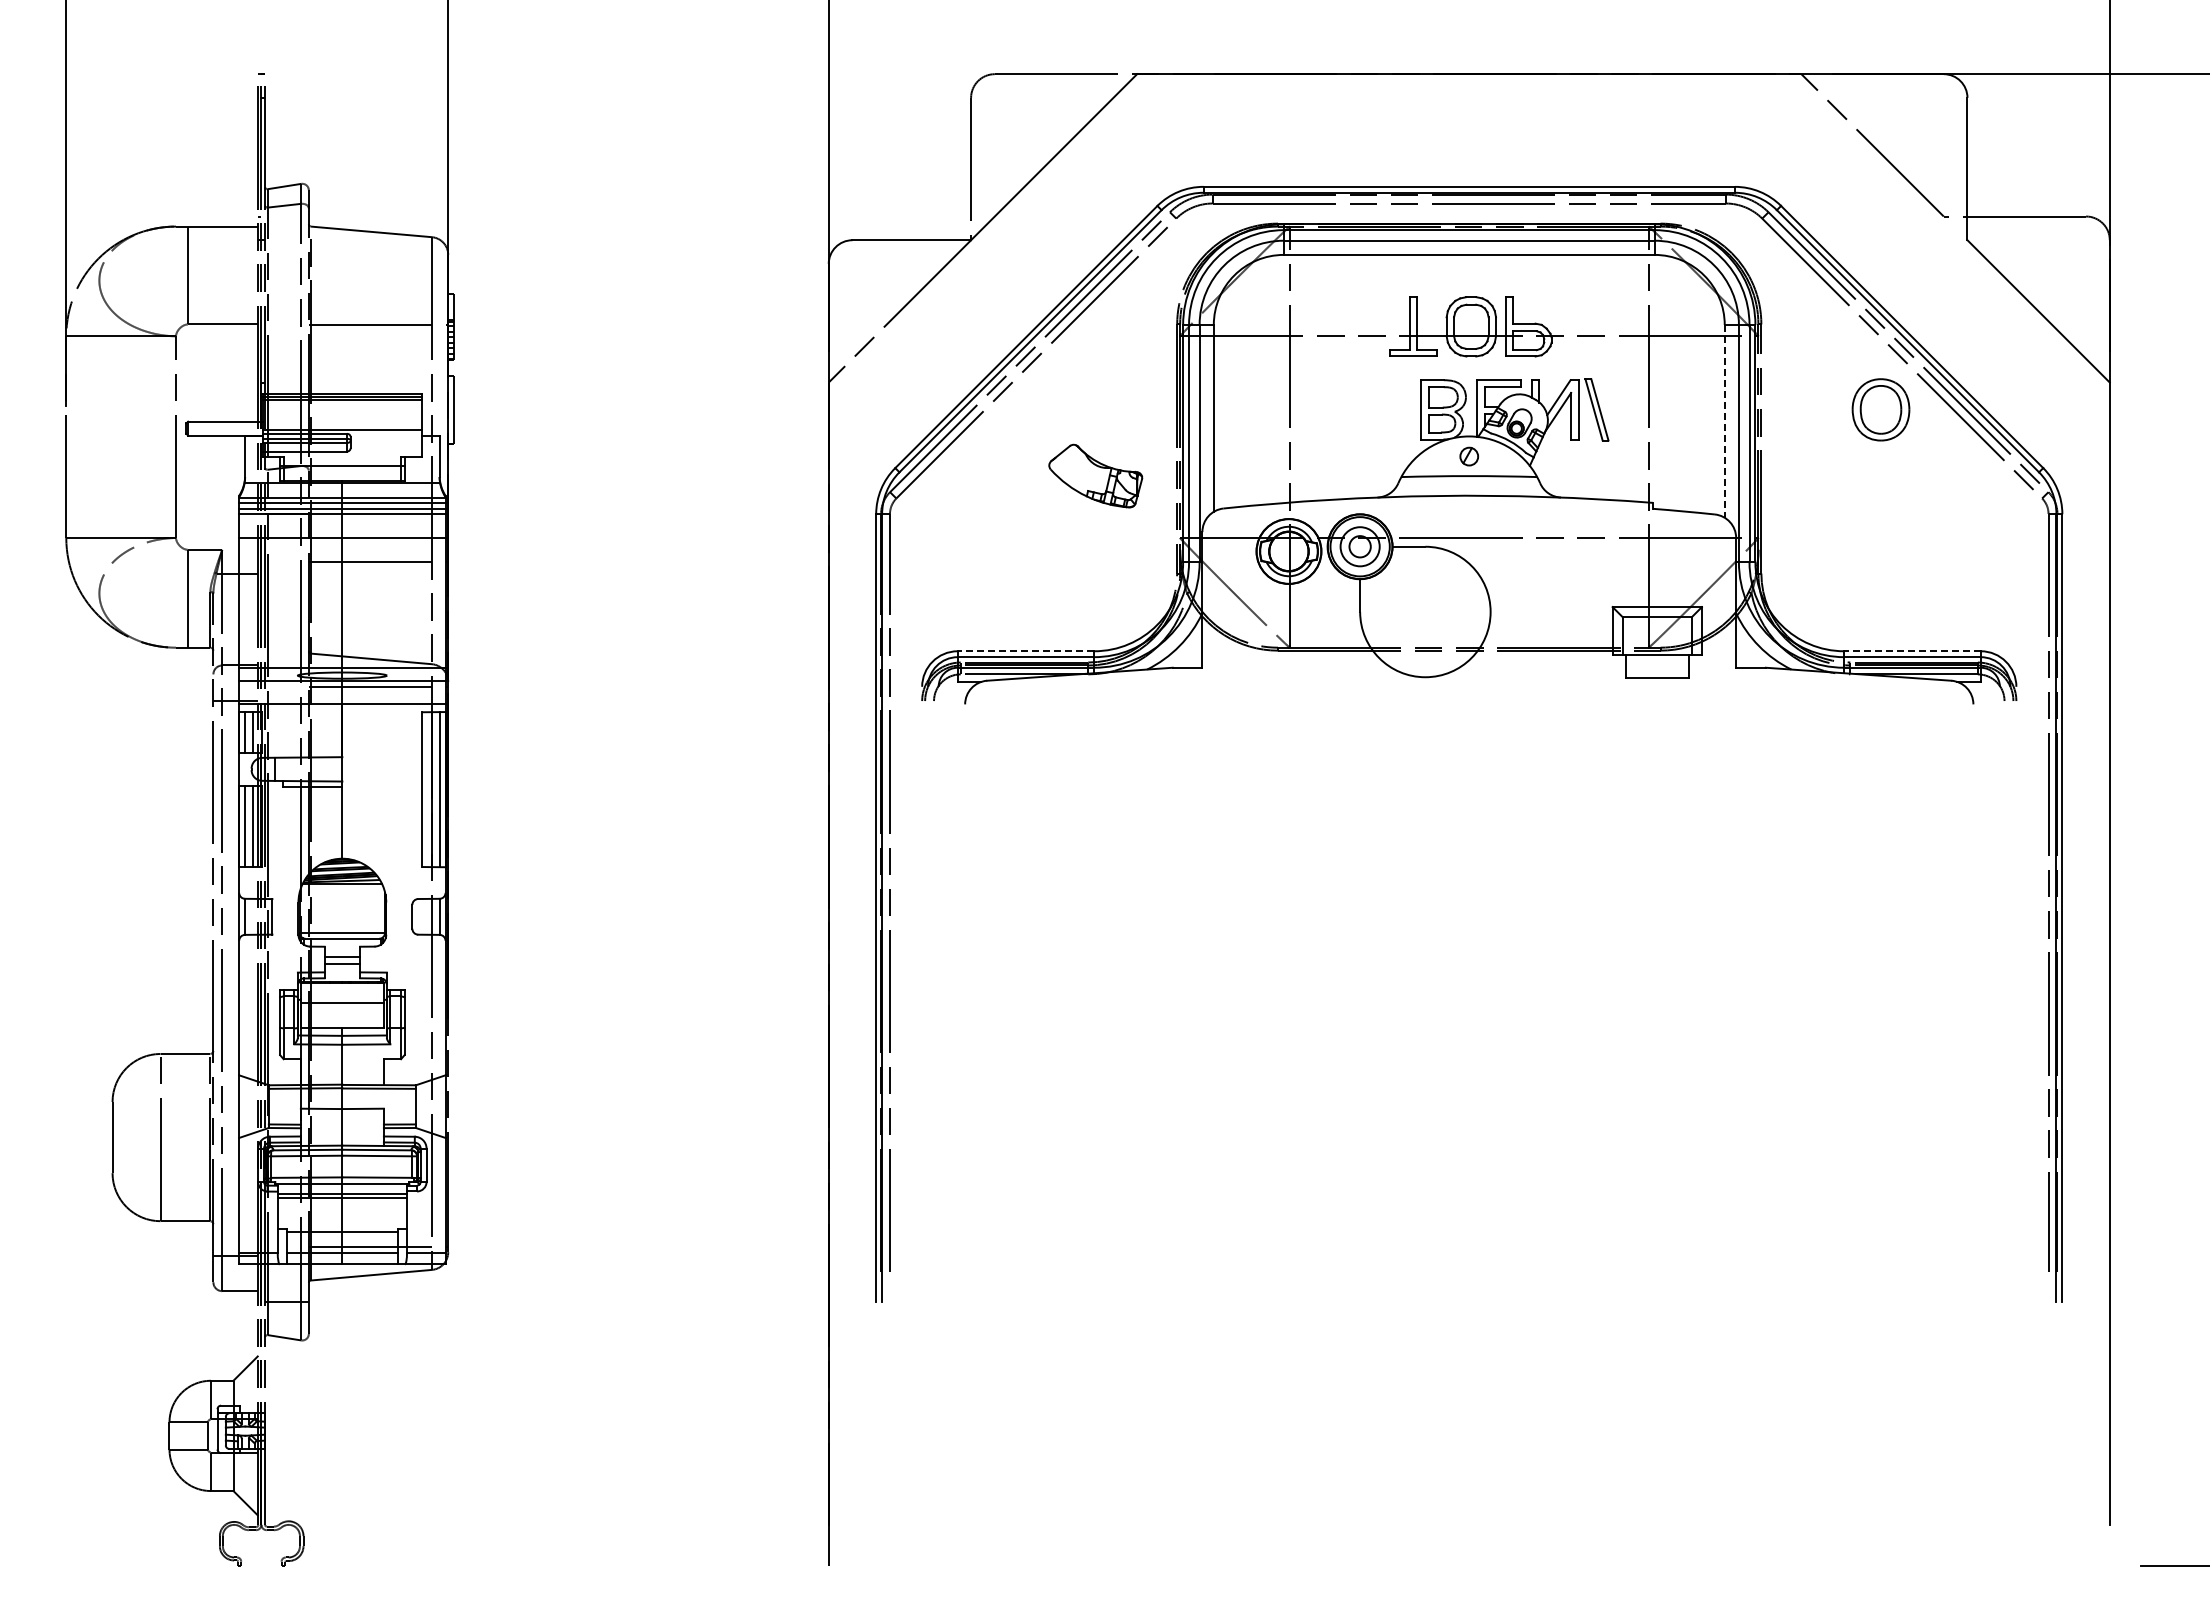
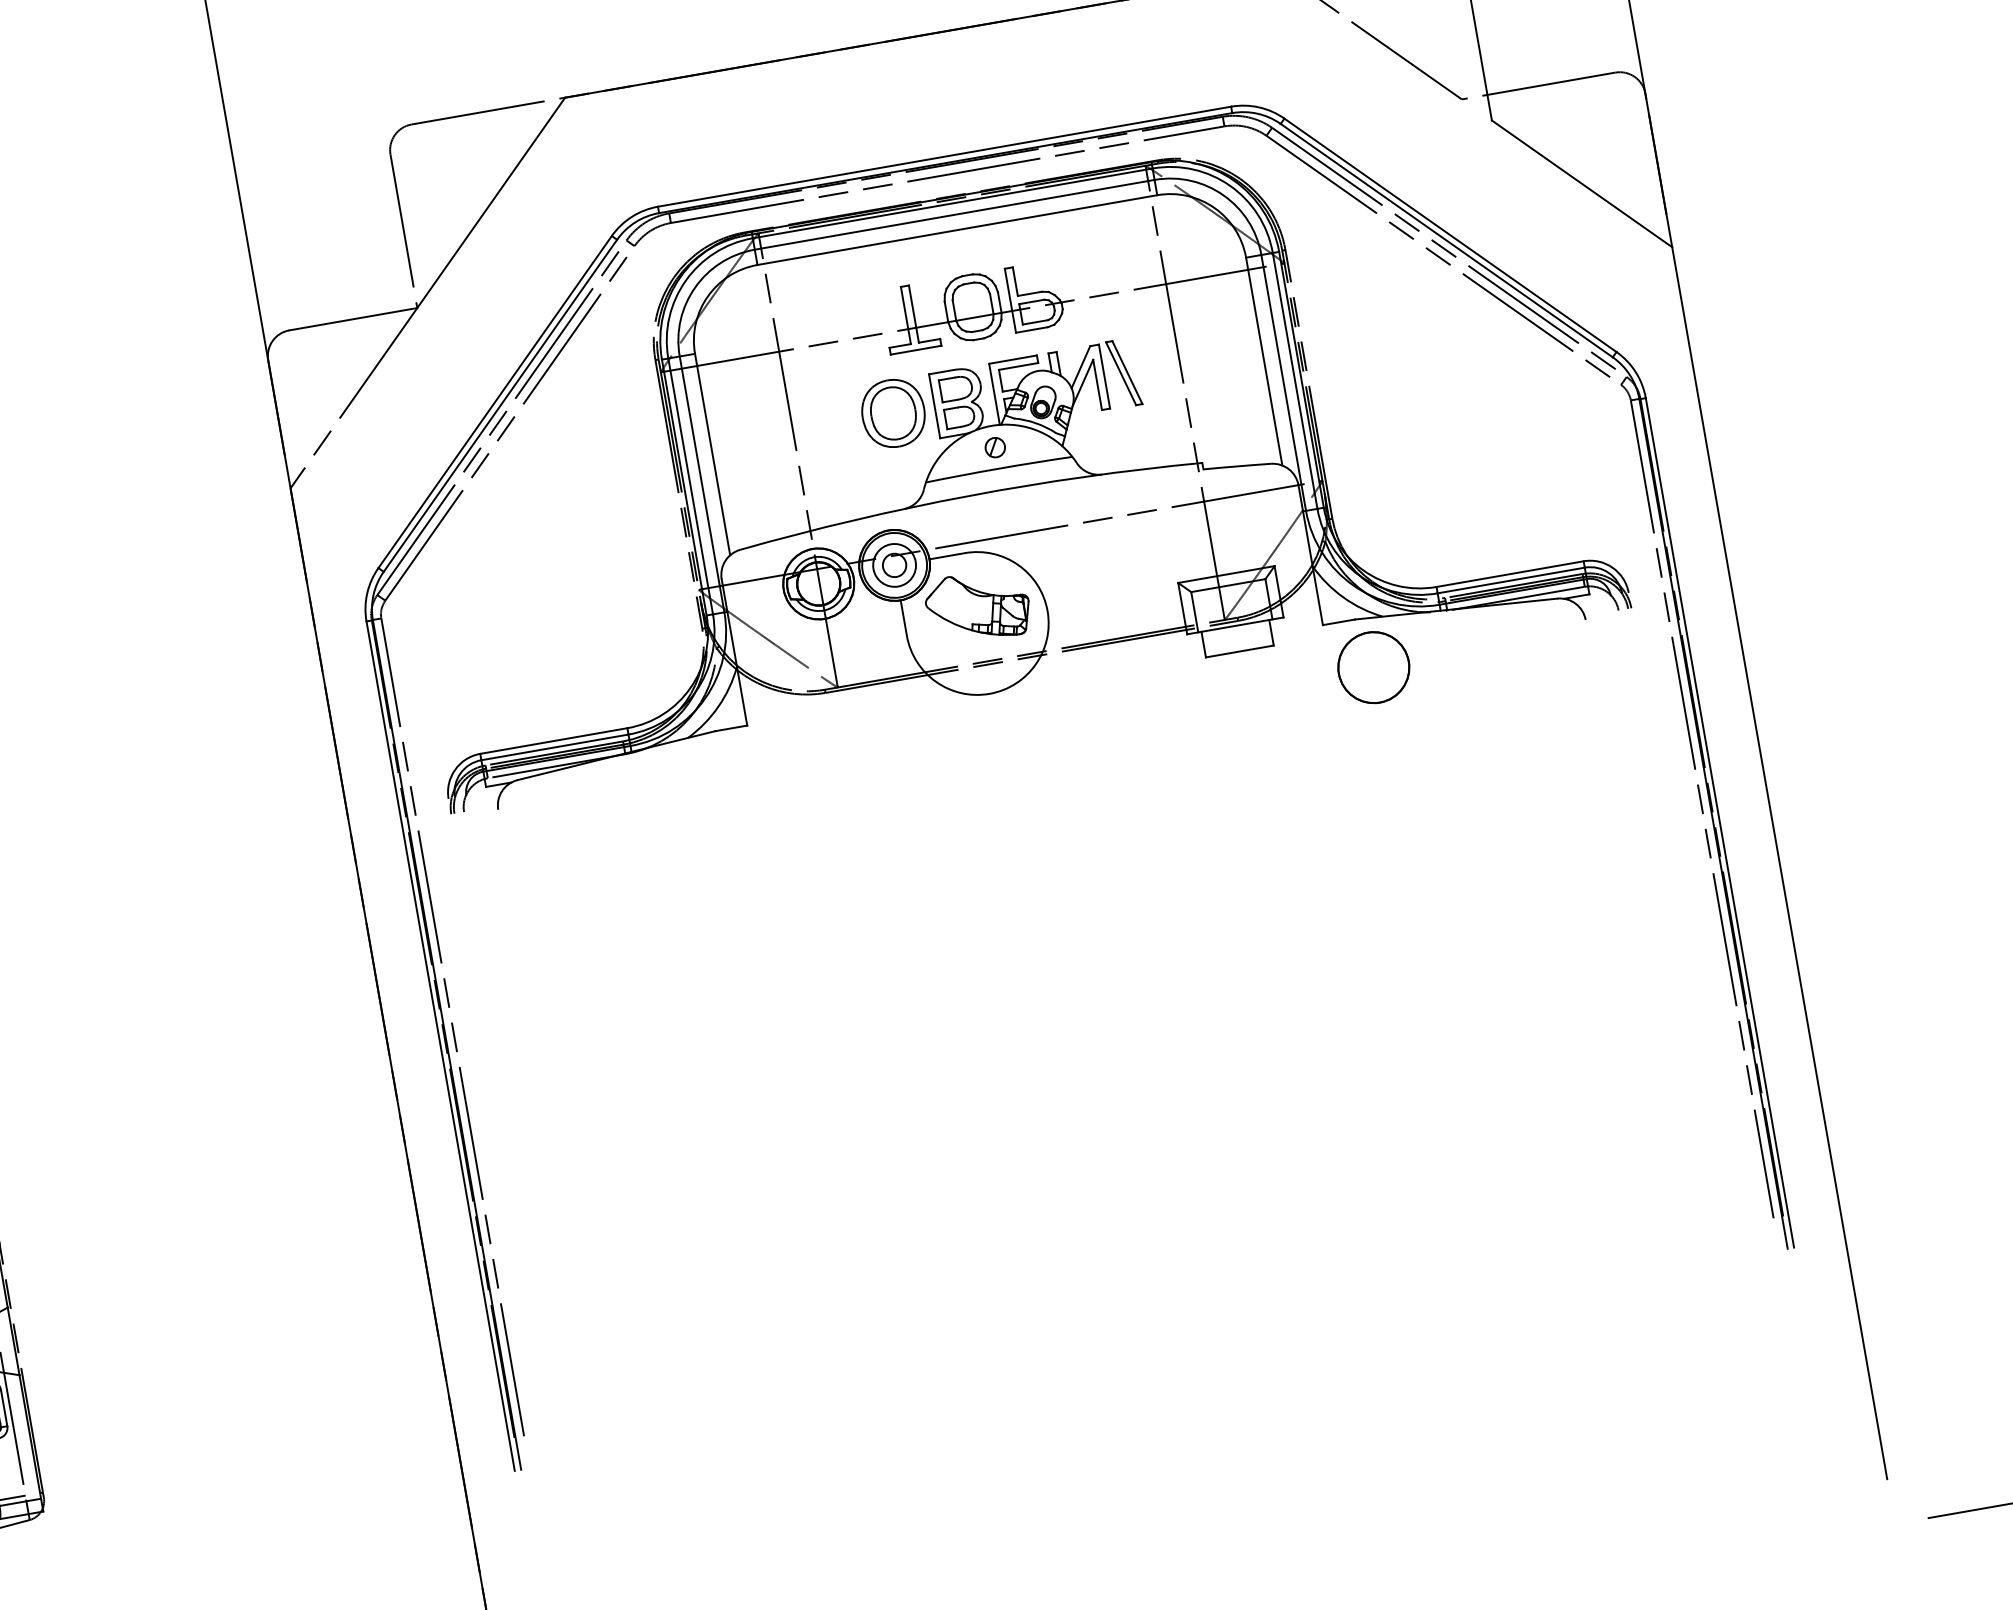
part: (1880, 409) -> (892, 413), moved
line: (1724, 421) -> (1263, 361), dashed -> solid
part: (1095, 475) -> (977, 606), moved
line: (1025, 651) -> (553, 741), dashed -> solid
line: (1912, 651) -> (1510, 574), dashed -> solid
part: (1775, 713) -> (1373, 667), added

